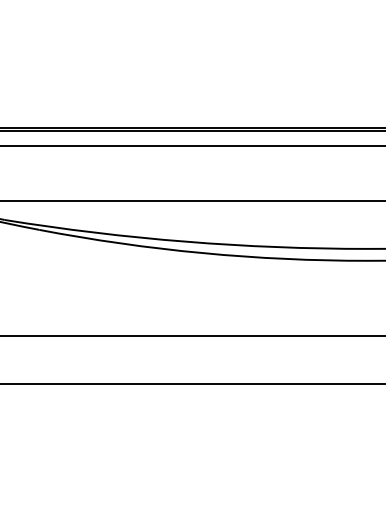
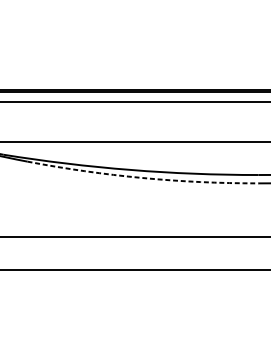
arc: (202, 253) -> (142, 178), solid -> dashed

